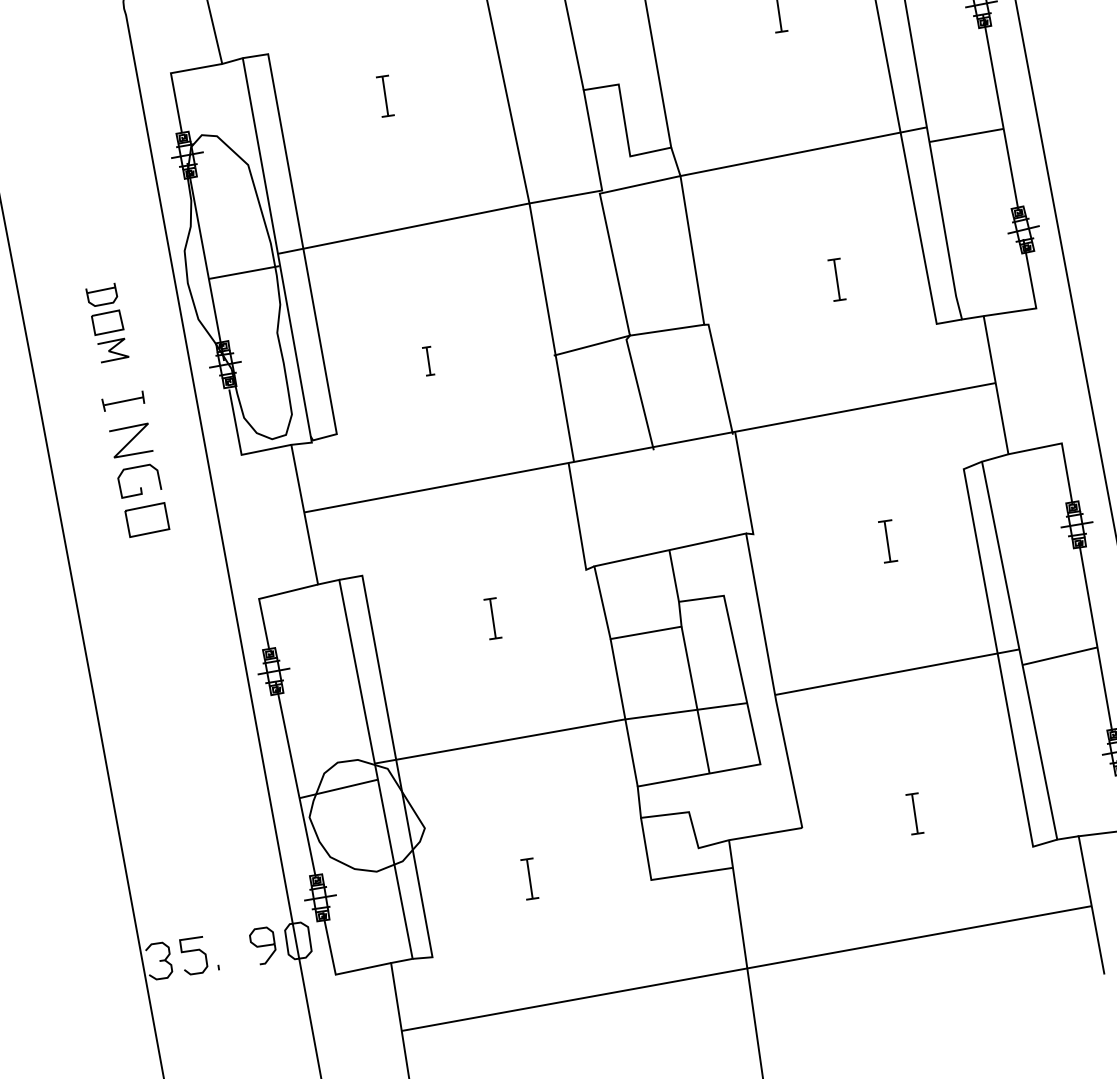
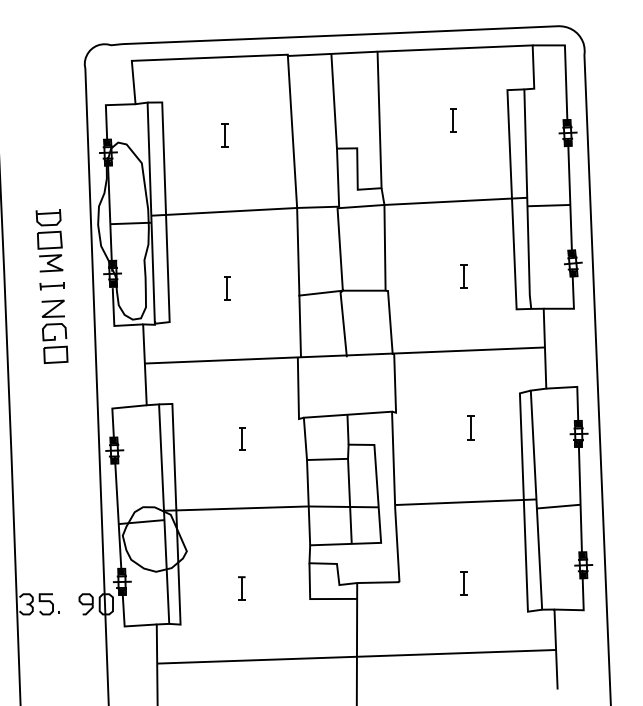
part: (107, 322) -> (49, 240), size x1.43
part: (428, 361) -> (227, 288), size x1.43

